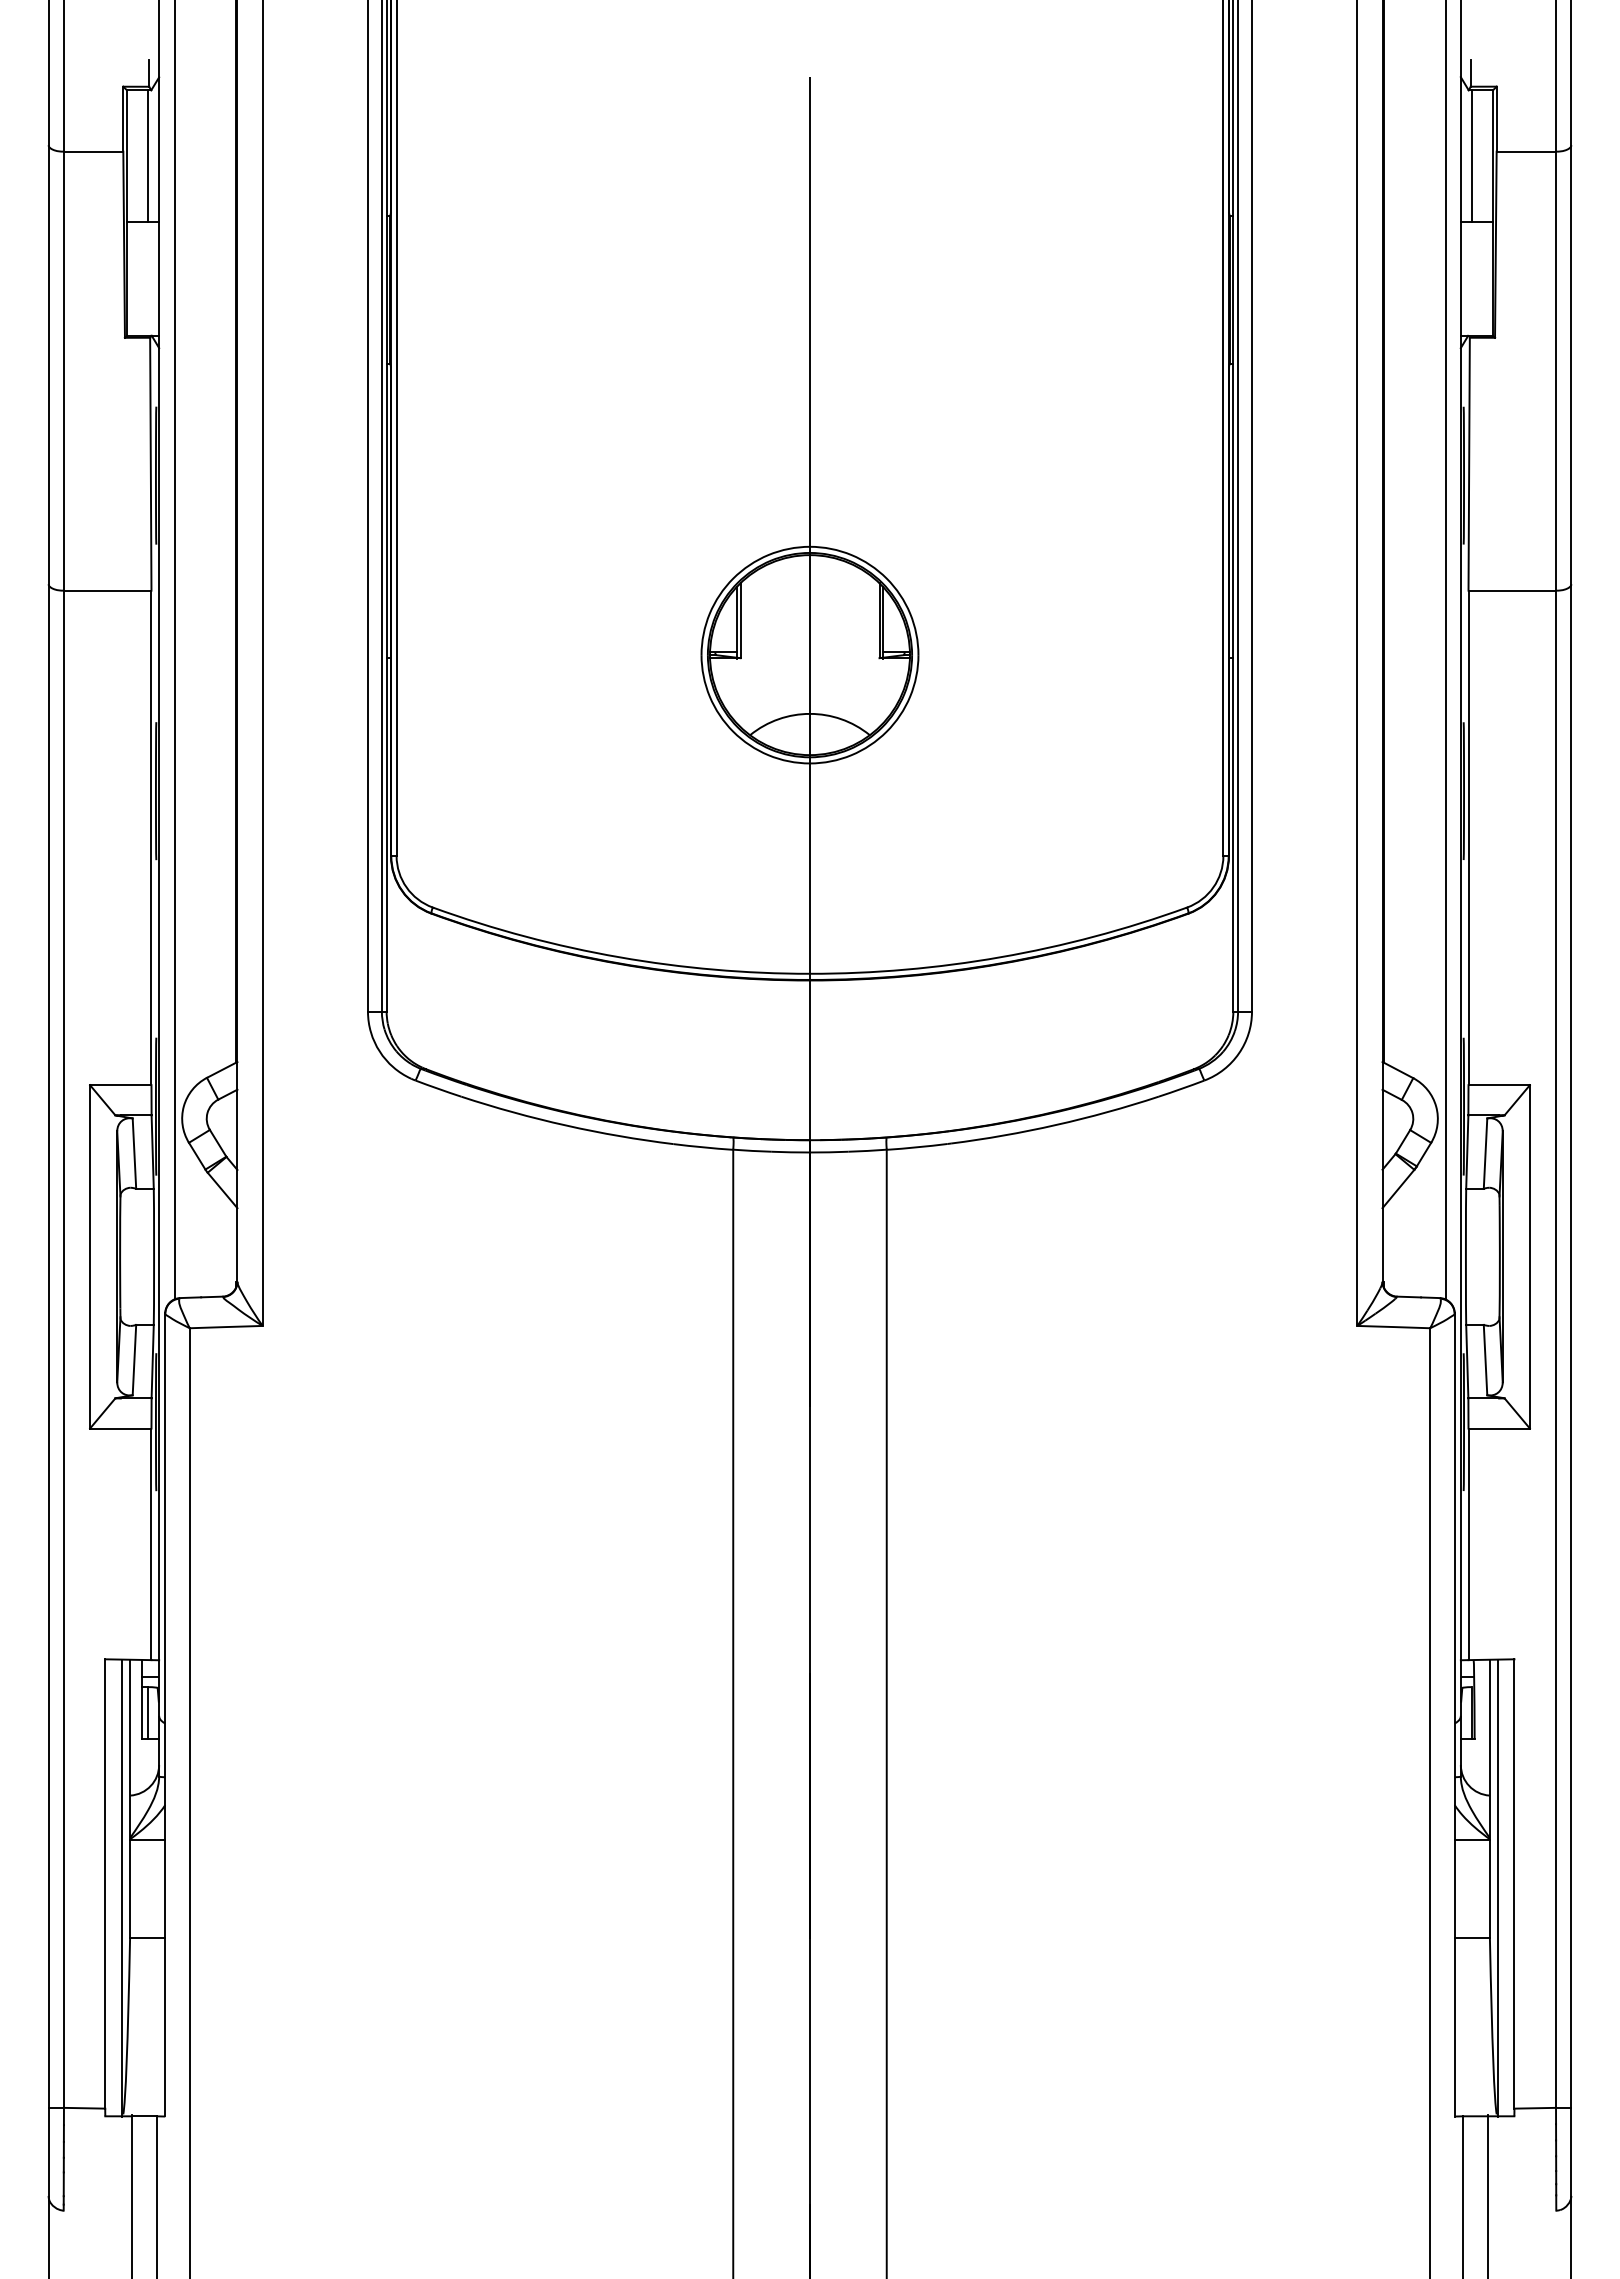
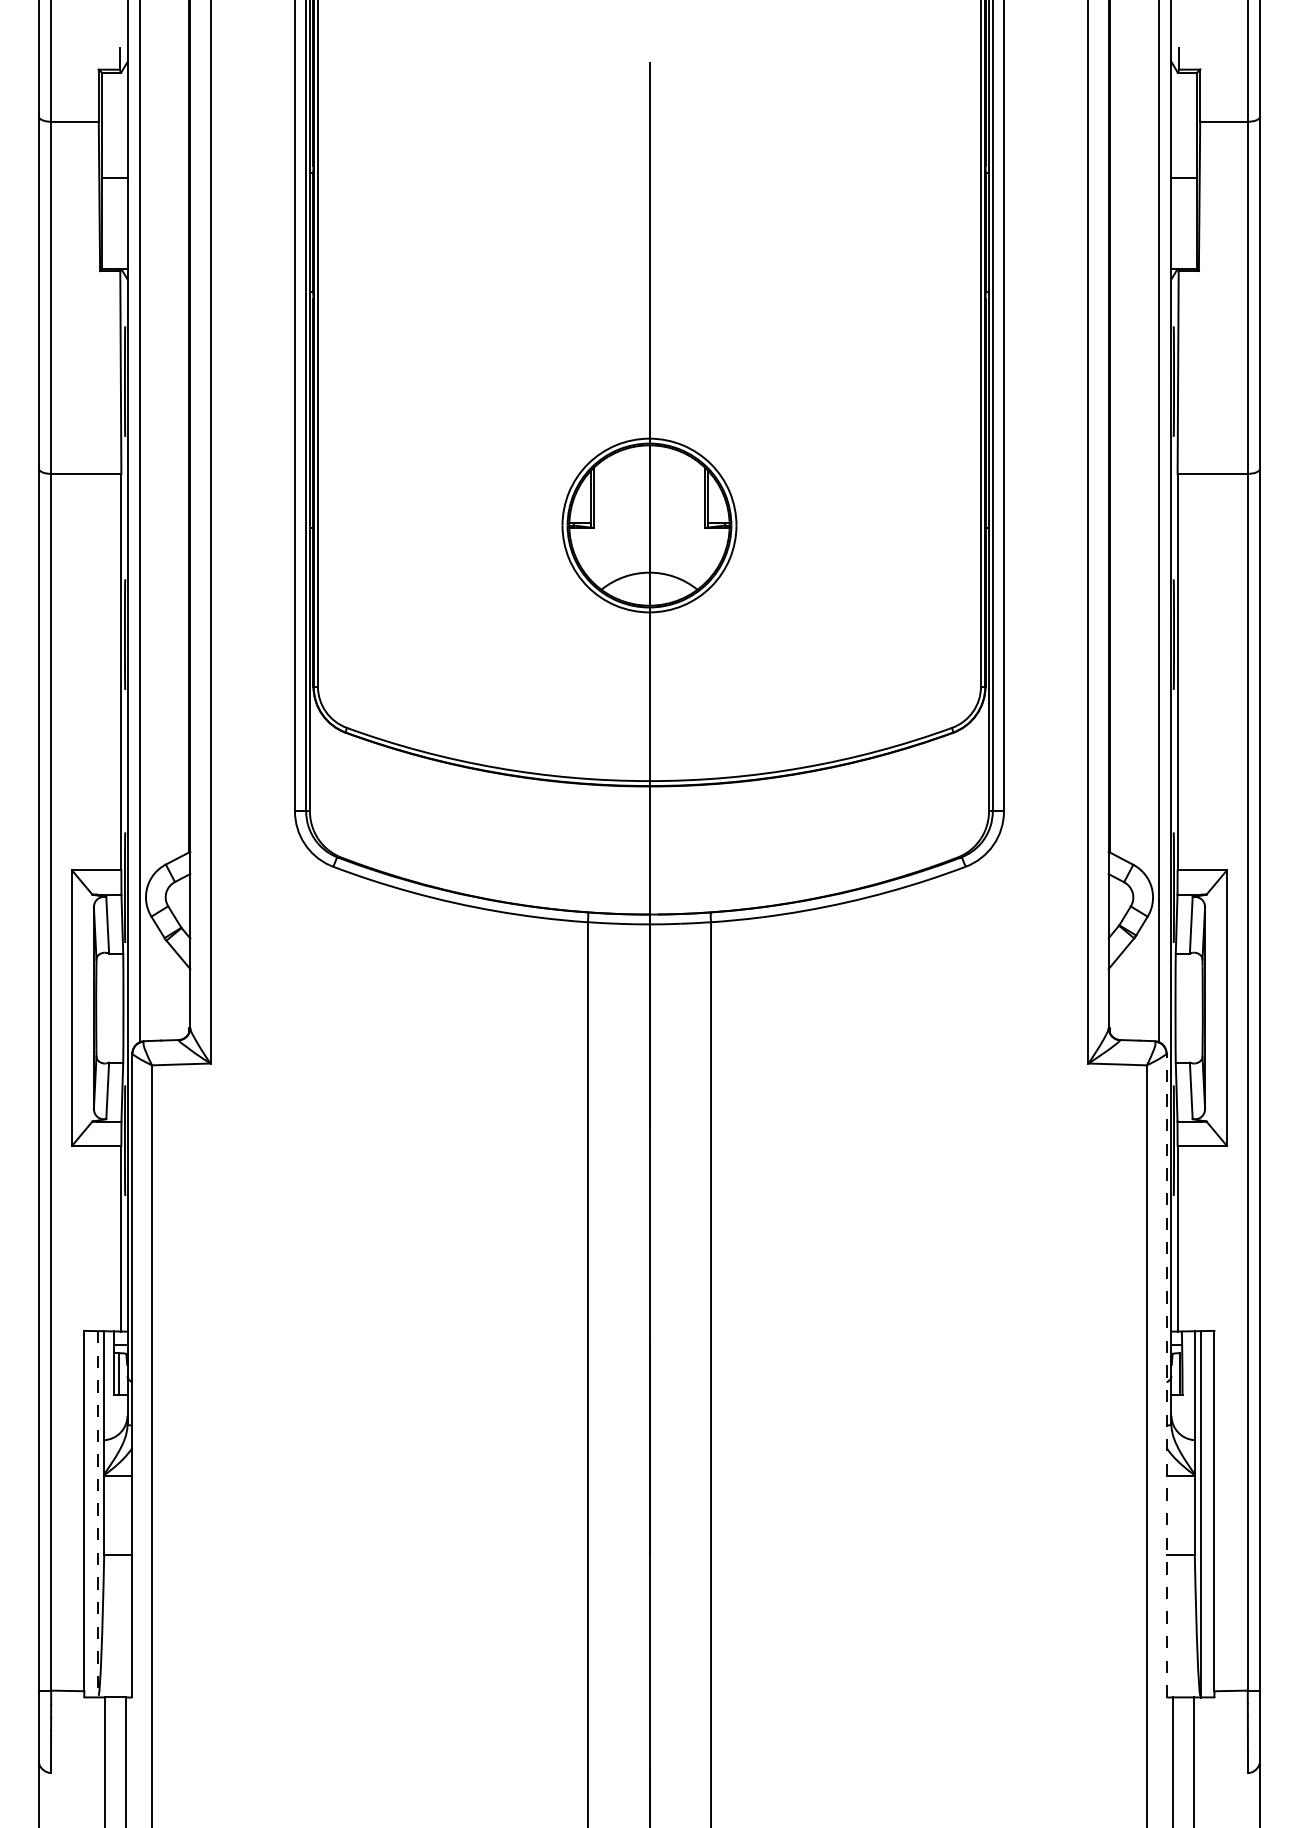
line: (148, 156) -> (118, 125), removed
line: (1471, 156) -> (1180, 125), removed
line: (1454, 1715) -> (1166, 1375), solid -> dashed
line: (122, 1888) -> (98, 1514), solid -> dashed

